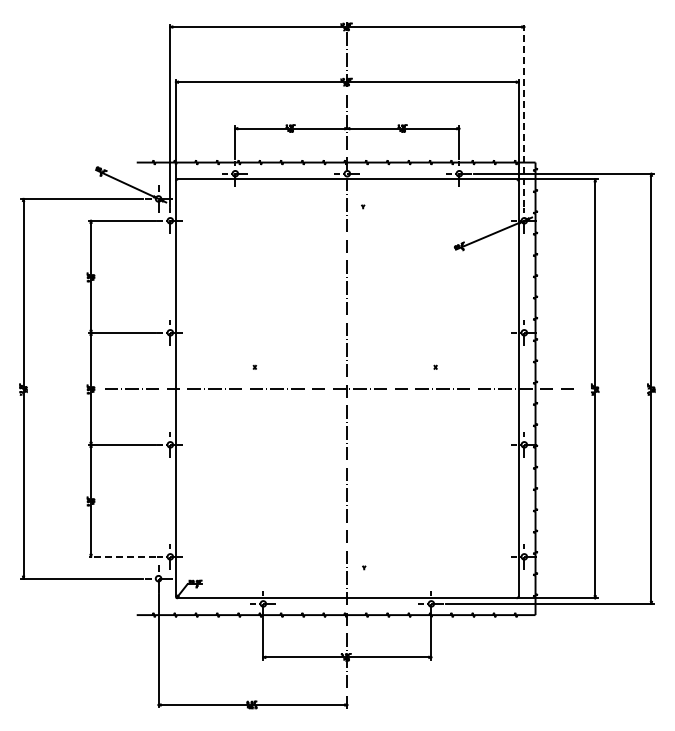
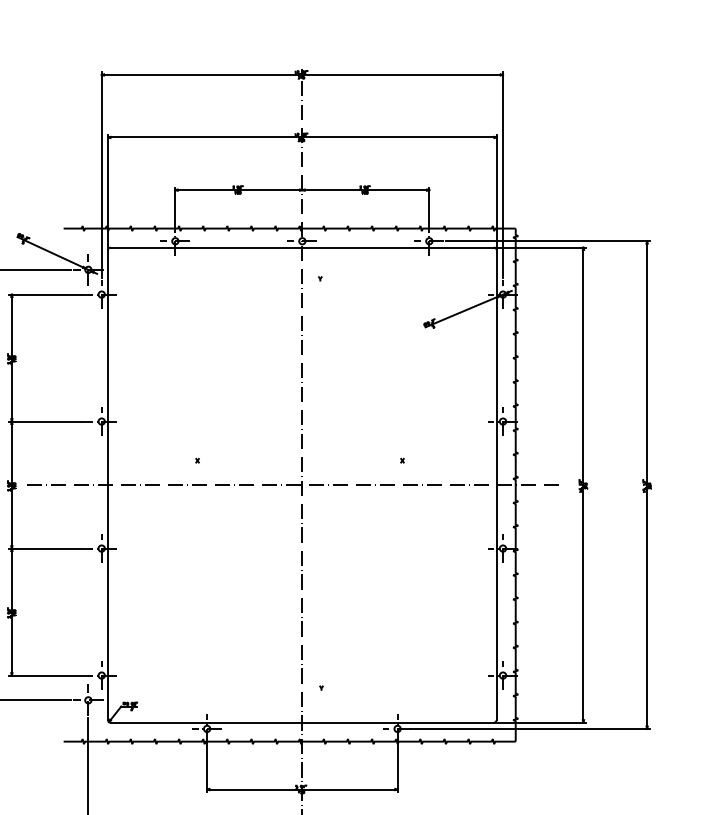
line: (524, 115) -> (503, 175), dashed -> solid
line: (122, 556) -> (47, 675), dashed -> solid

